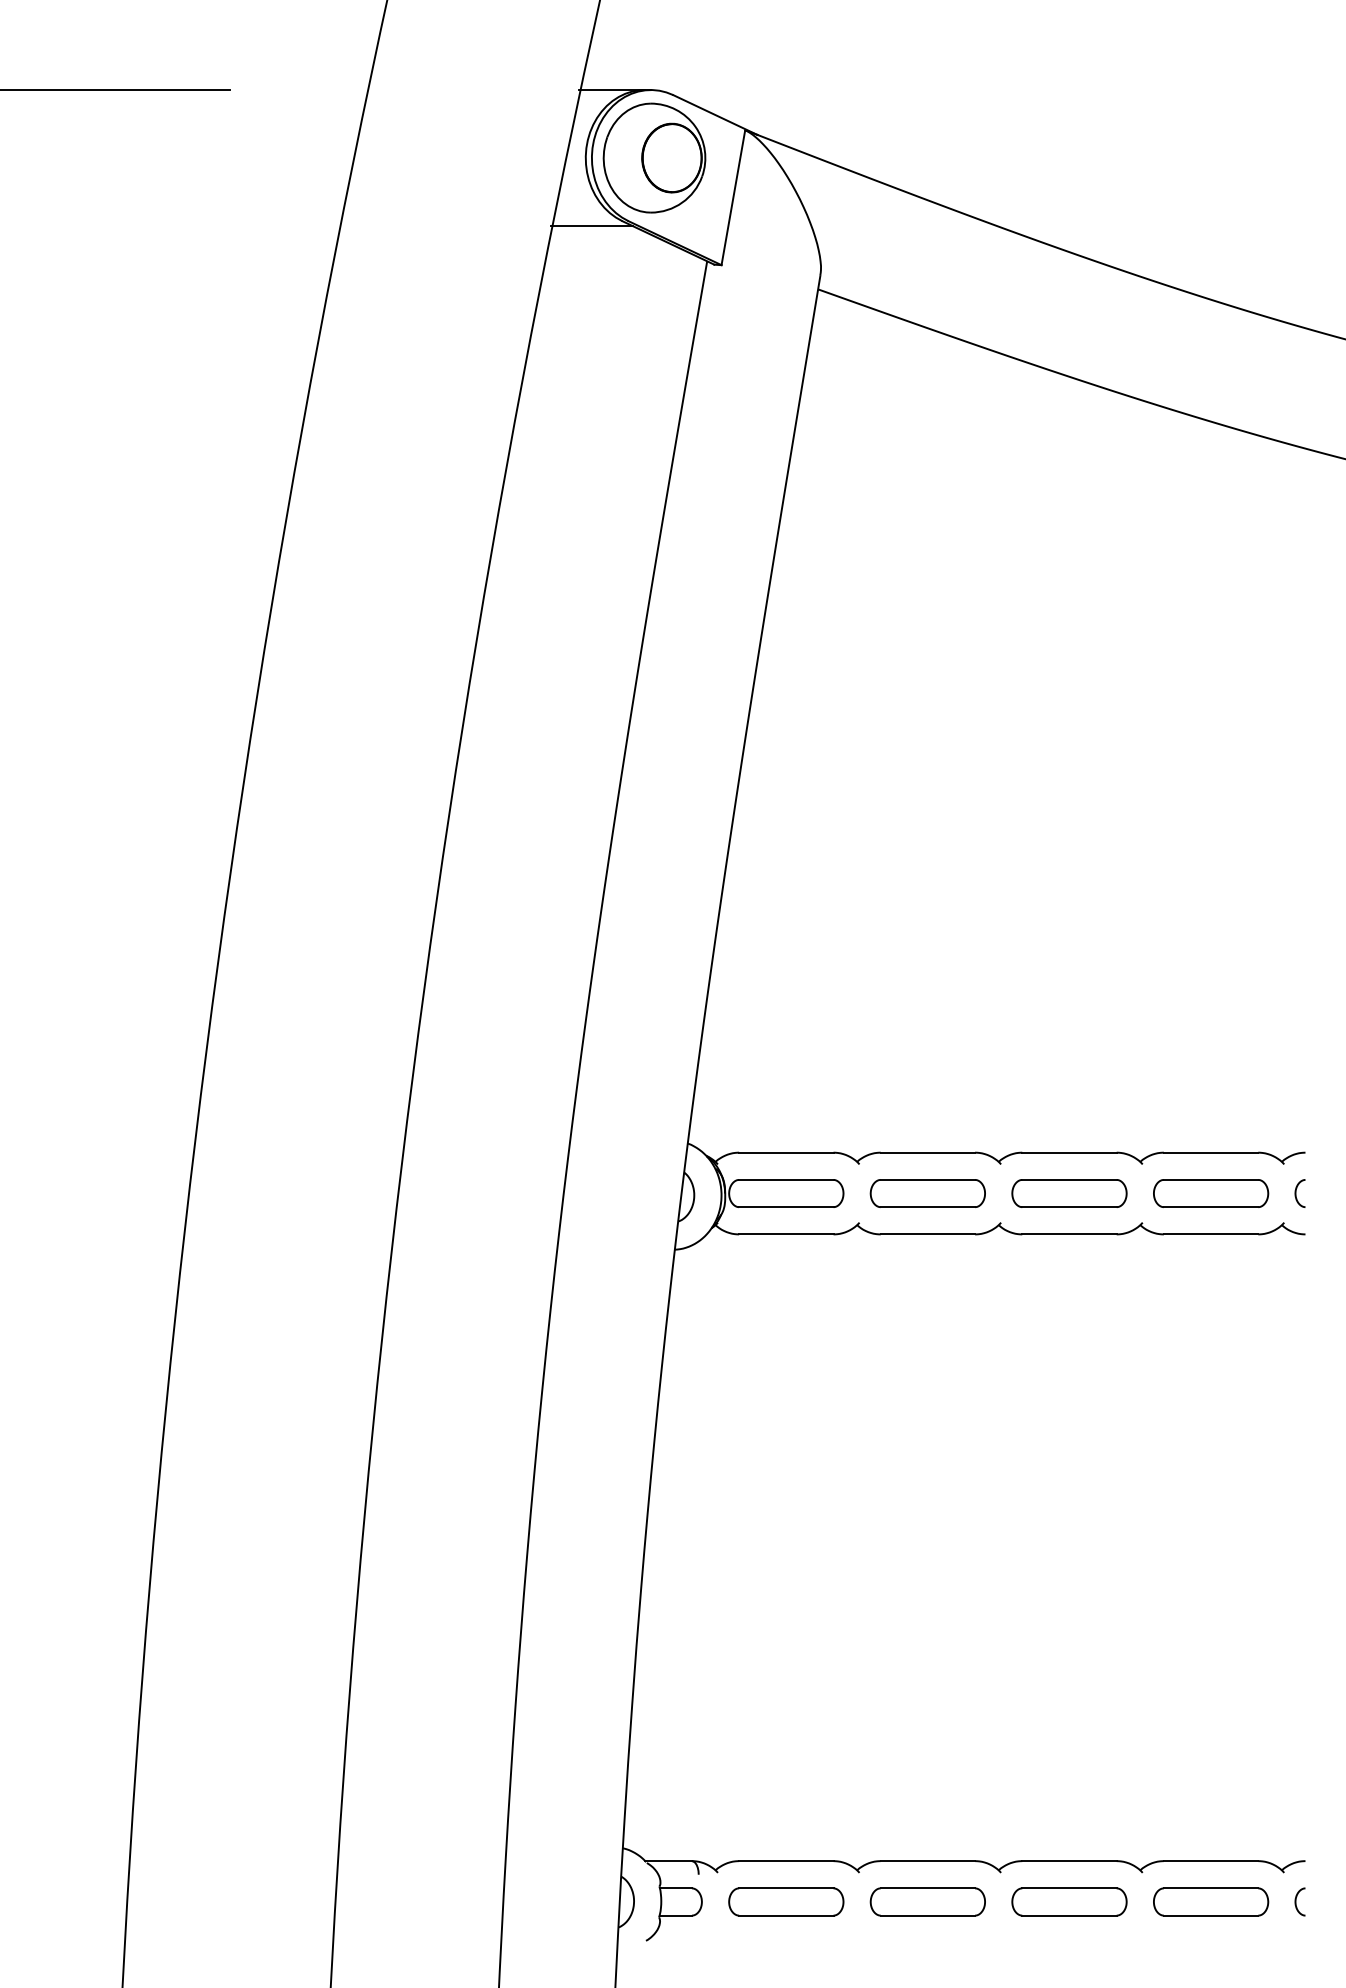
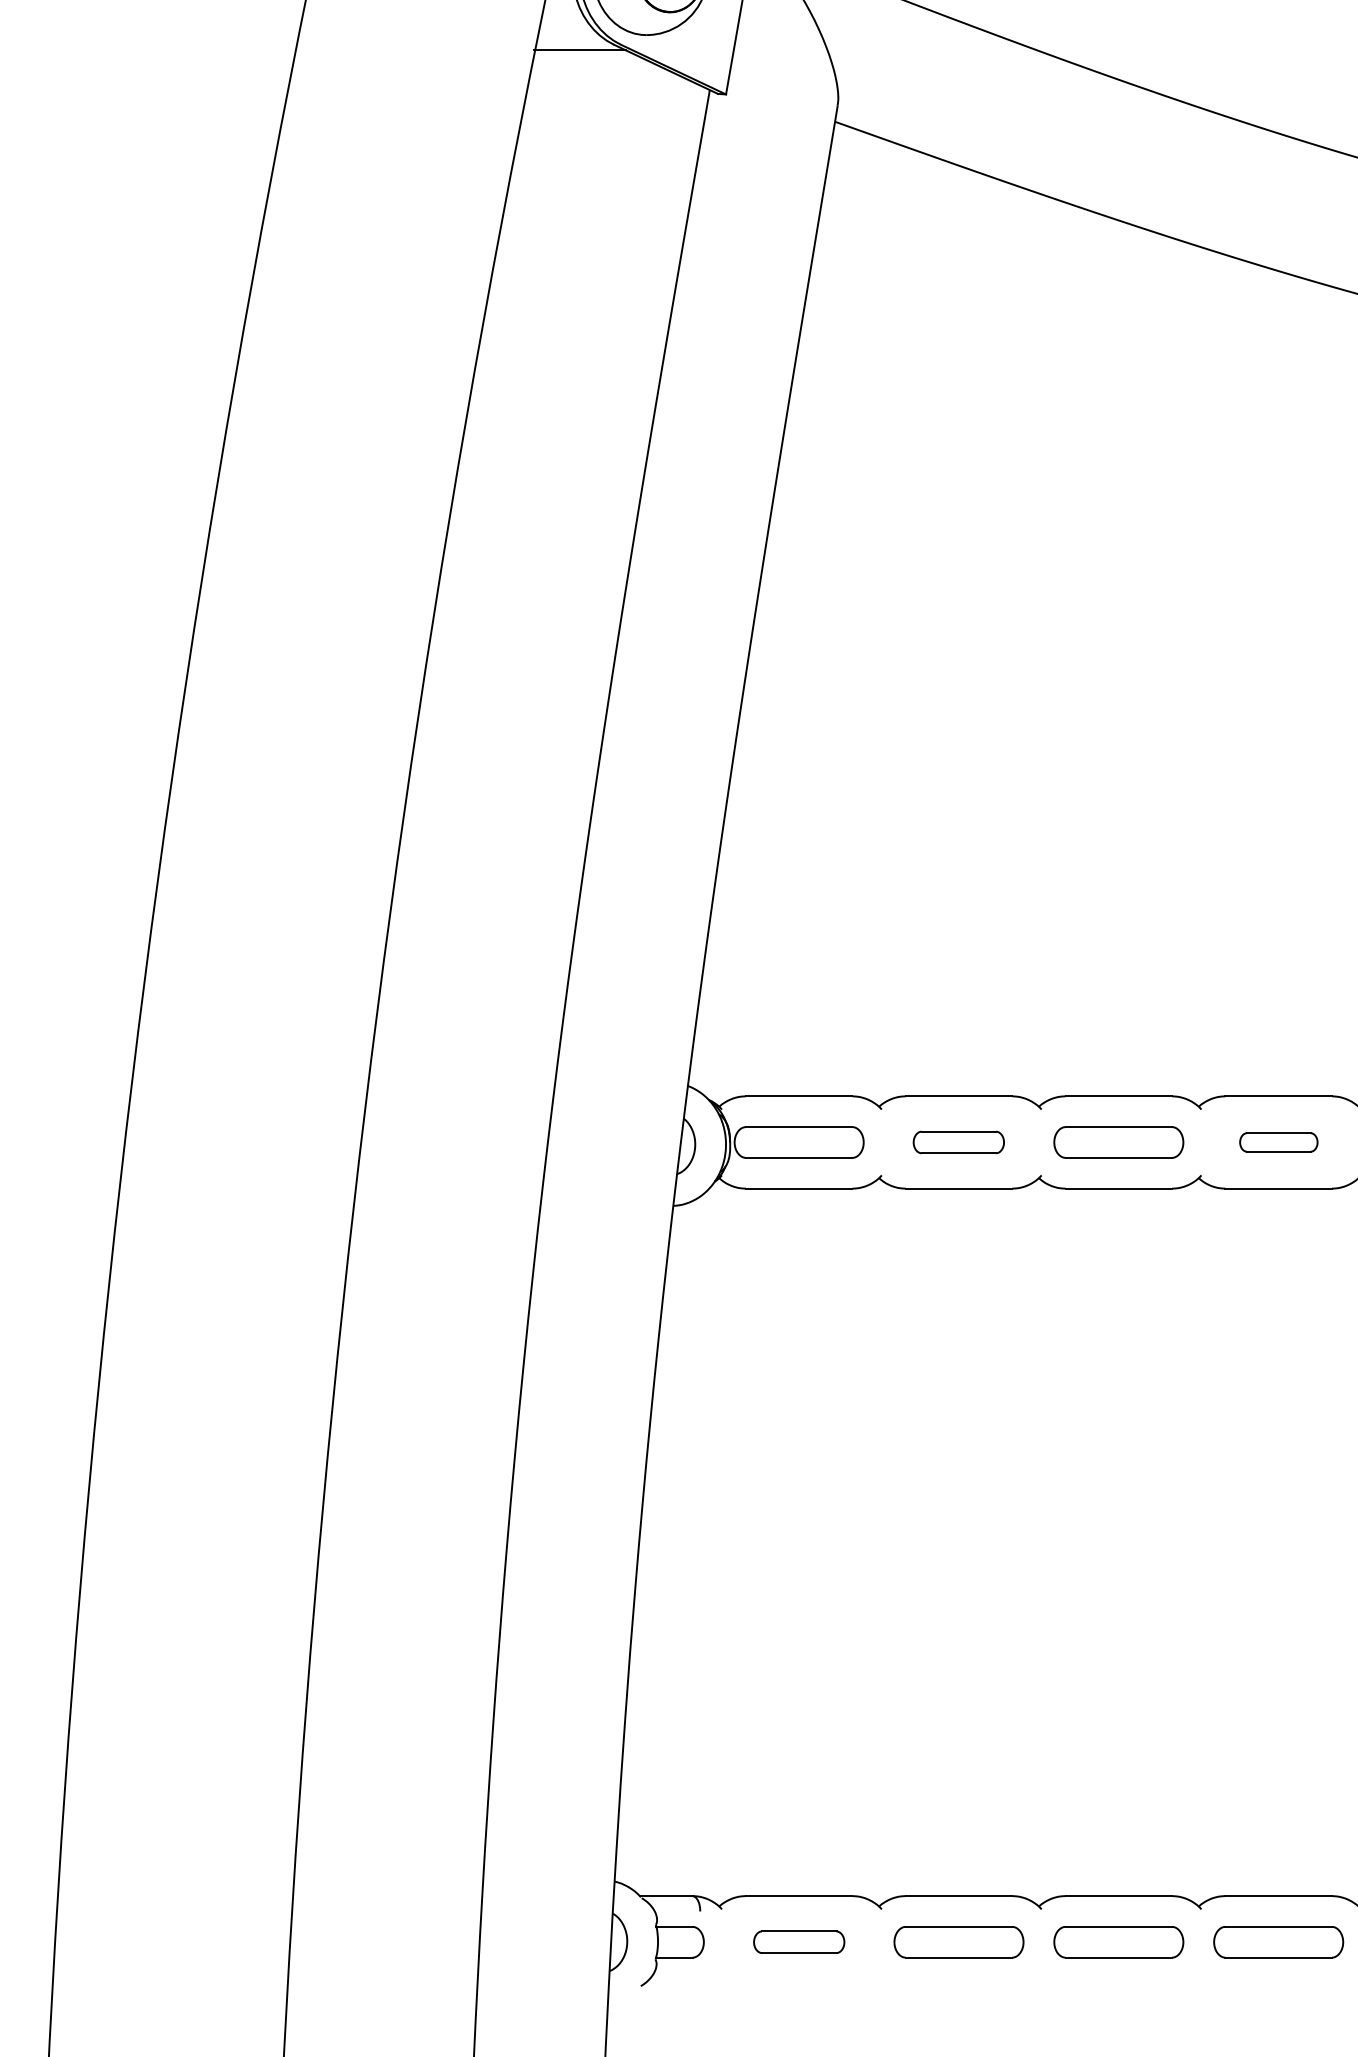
part: (927, 1193) -> (958, 1142), size x0.7
part: (1211, 1193) -> (1279, 1142), size x0.6
part: (786, 1901) -> (799, 1941), size x0.7

